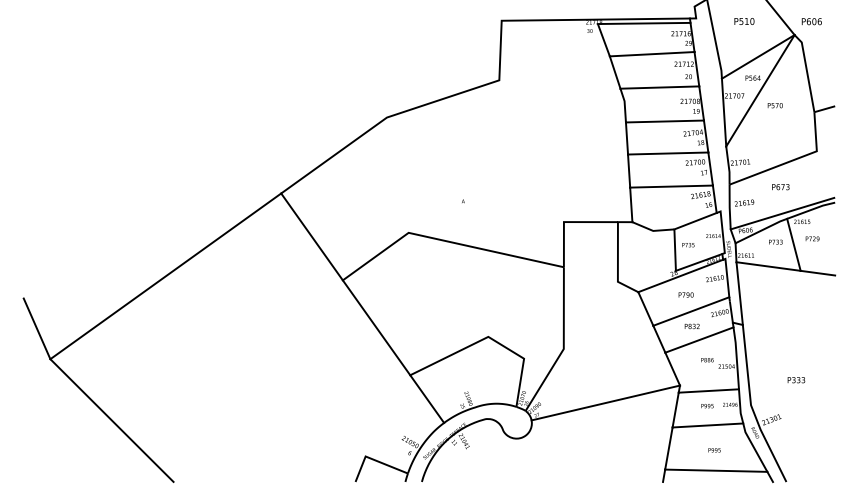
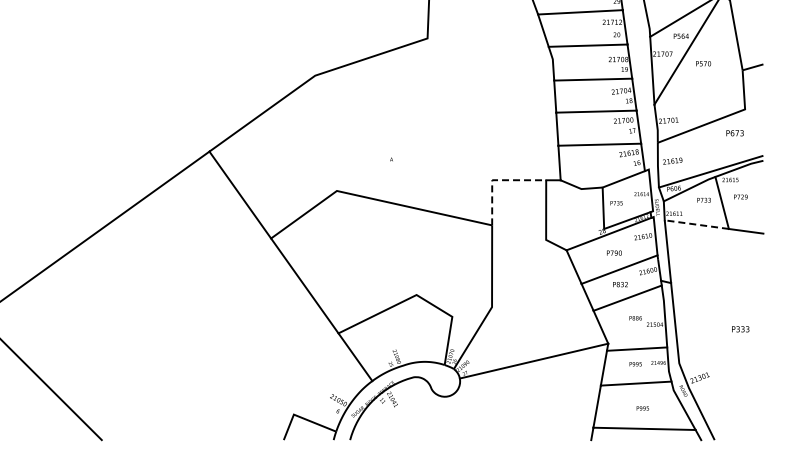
text: (780, 187) -> (734, 133), moved
line: (567, 222) -> (495, 180), solid -> dashed
line: (768, 266) -> (696, 224), solid -> dashed
text: (796, 380) -> (740, 329), moved

